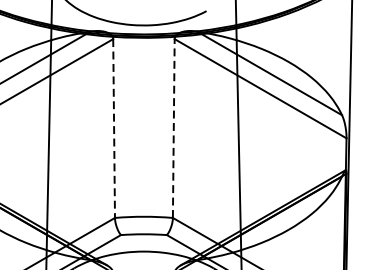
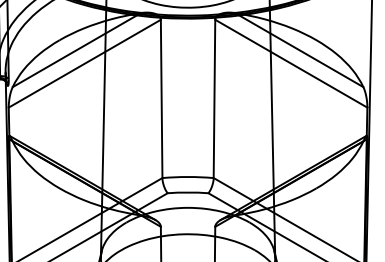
line: (173, 128) -> (214, 98), dashed -> solid
line: (113, 129) -> (161, 99), dashed -> solid

